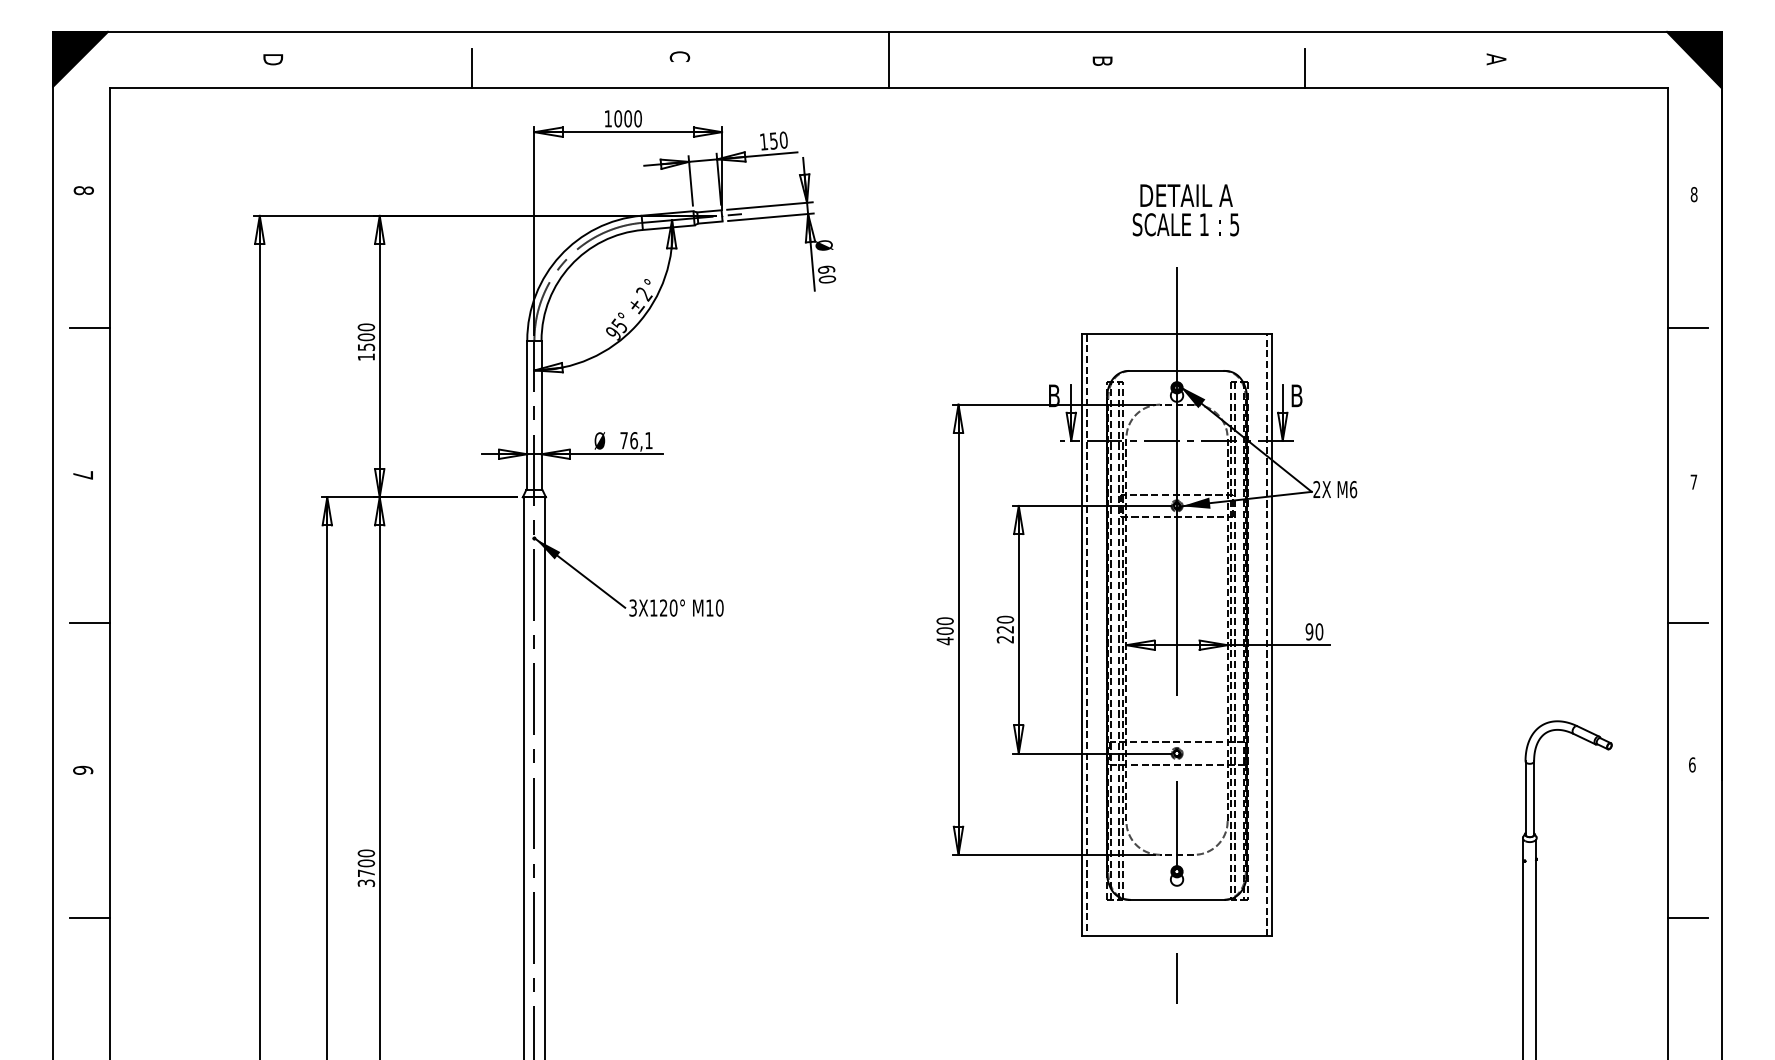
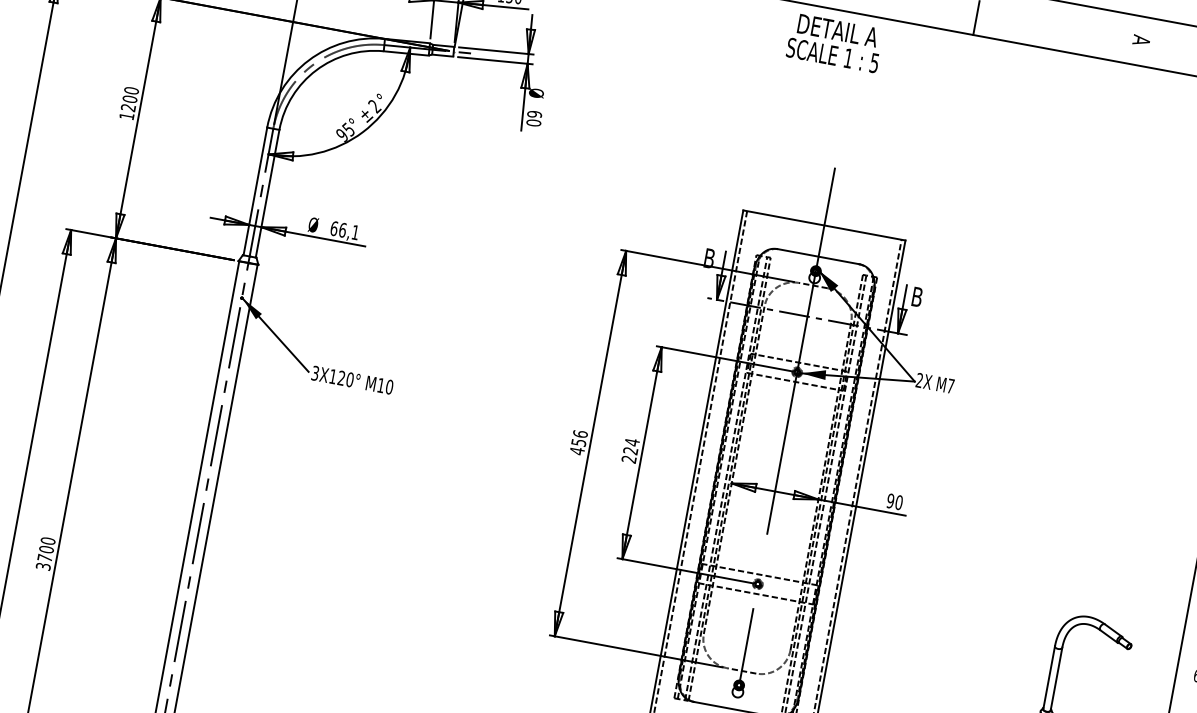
text: (1185, 210) -> (834, 43), moved
text: (366, 346) -> (128, 107), 1500 -> 1200
text: (624, 440) -> (334, 228), 76,1 -> 66,1
text: (1353, 489) -> (950, 386), M6 -> M7
text: (1005, 619) -> (632, 442), 220 -> 224
text: (944, 625) -> (579, 437), 400 -> 456

